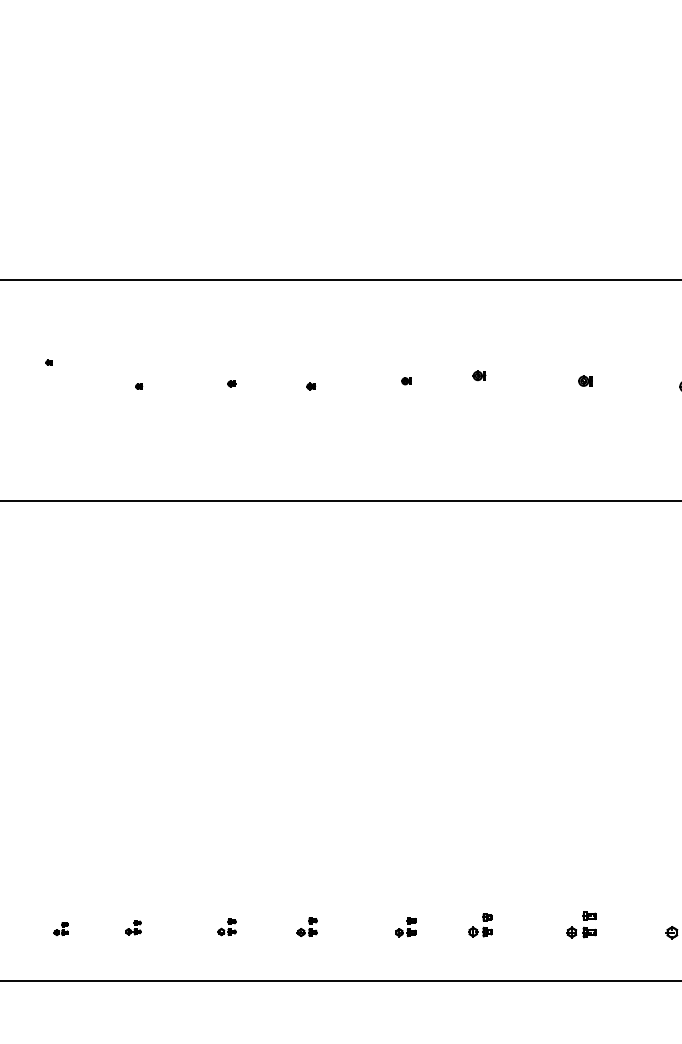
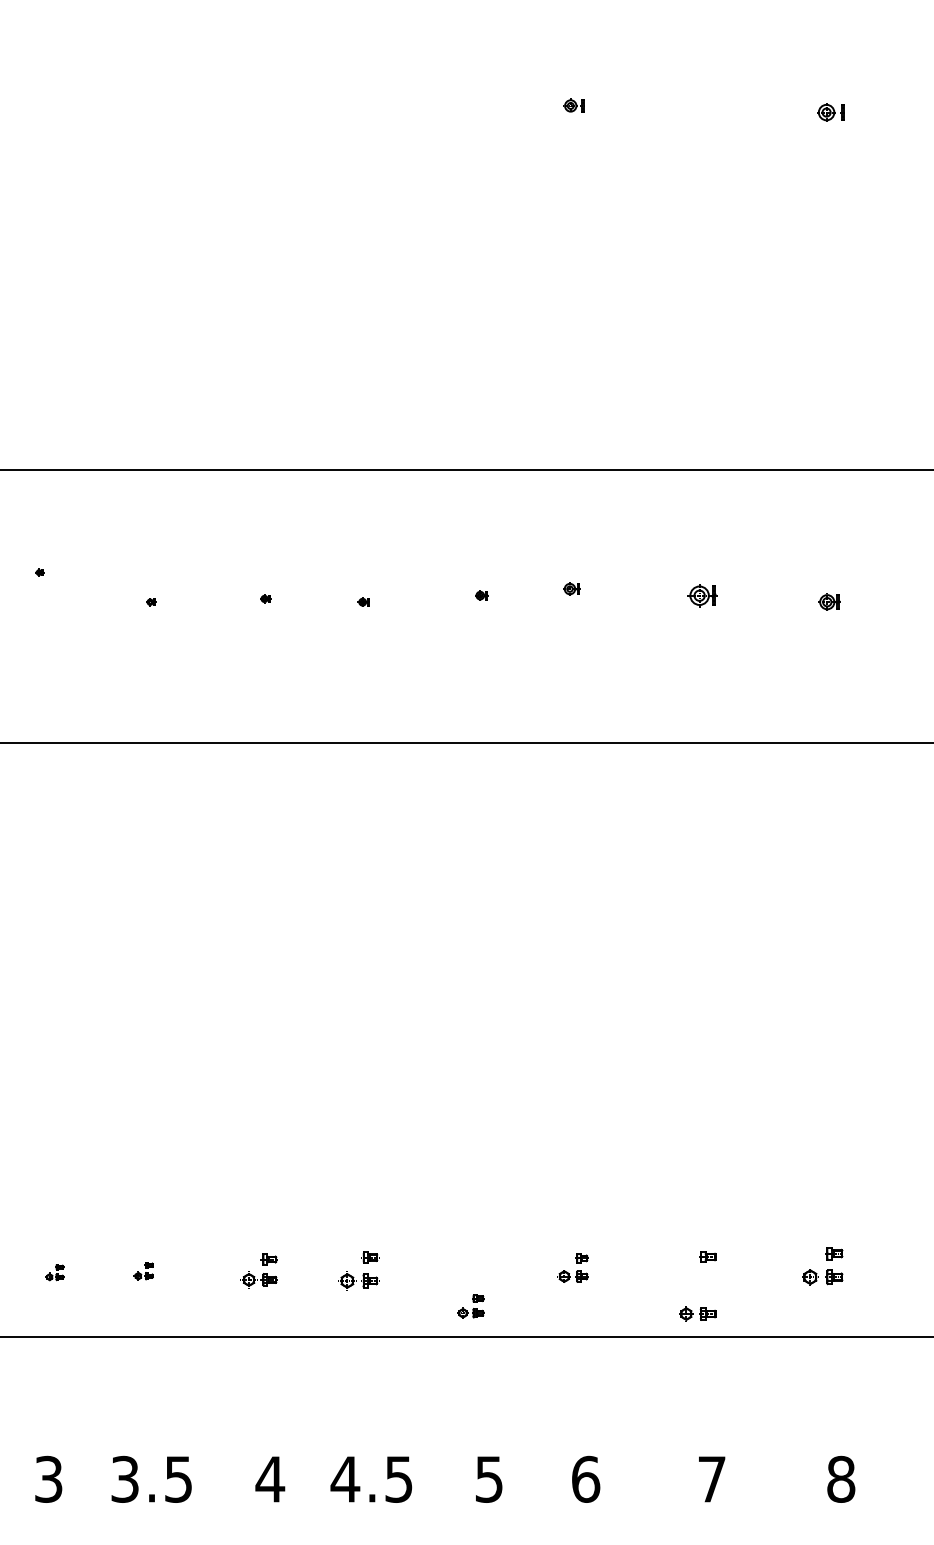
part: (585, 381) -> (702, 595), size x1.6
part: (226, 927) -> (259, 1270), size x1.6
part: (306, 927) -> (358, 1270), size x1.6
part: (405, 927) -> (470, 1306), moved
part: (580, 932) -> (697, 1313), moved

